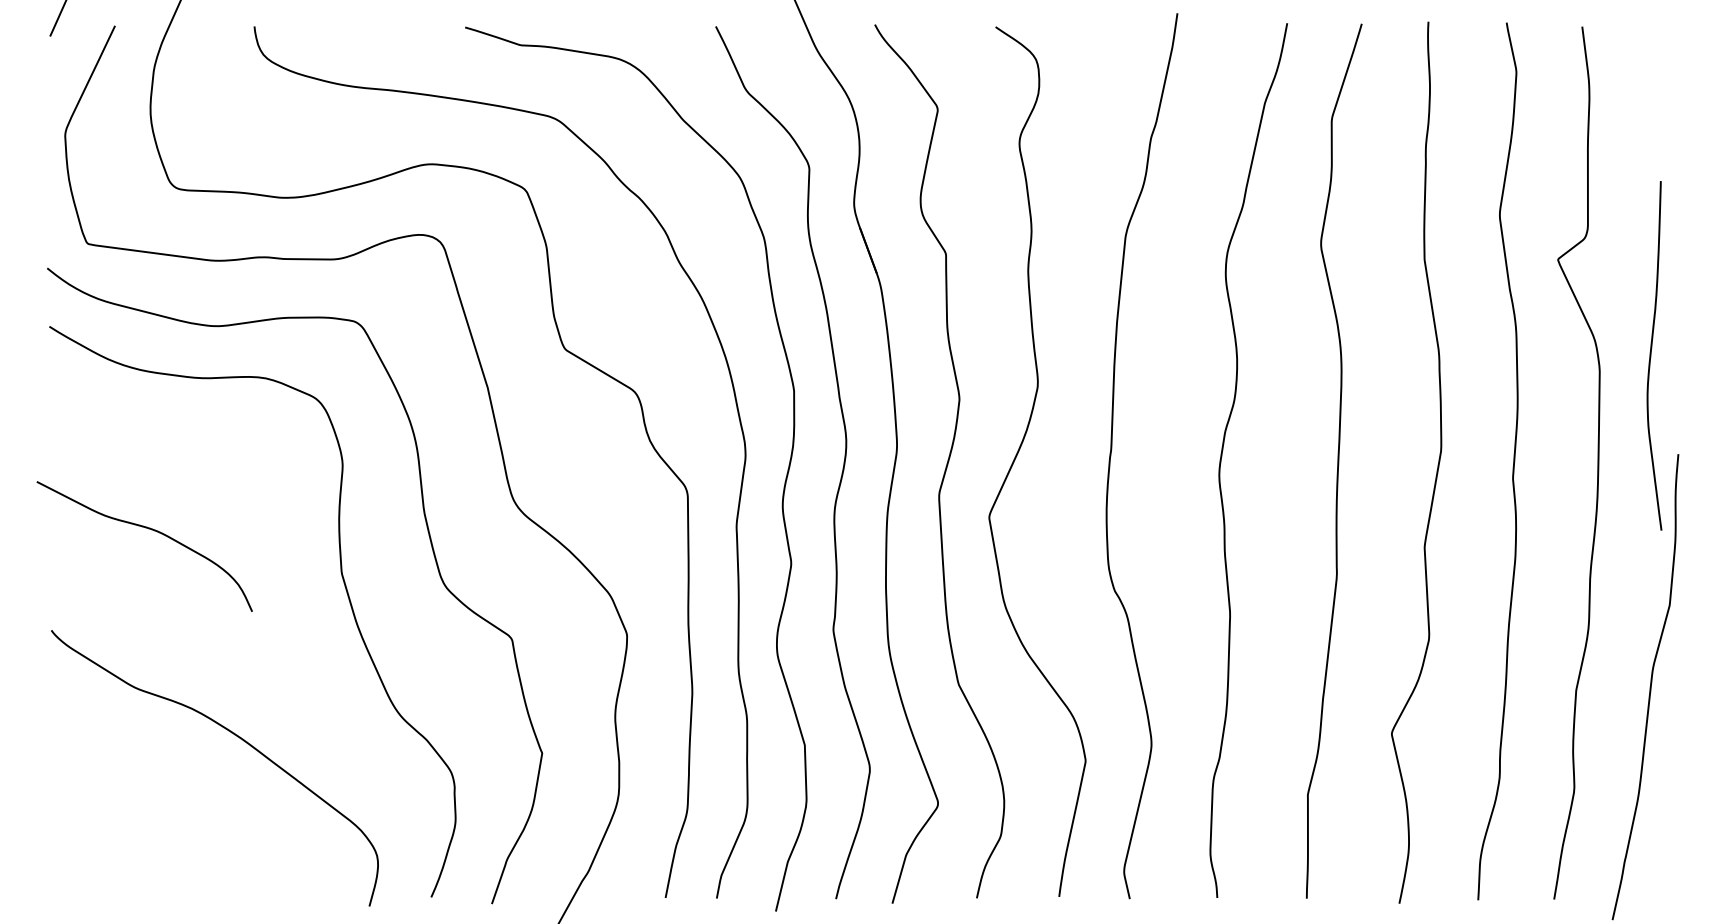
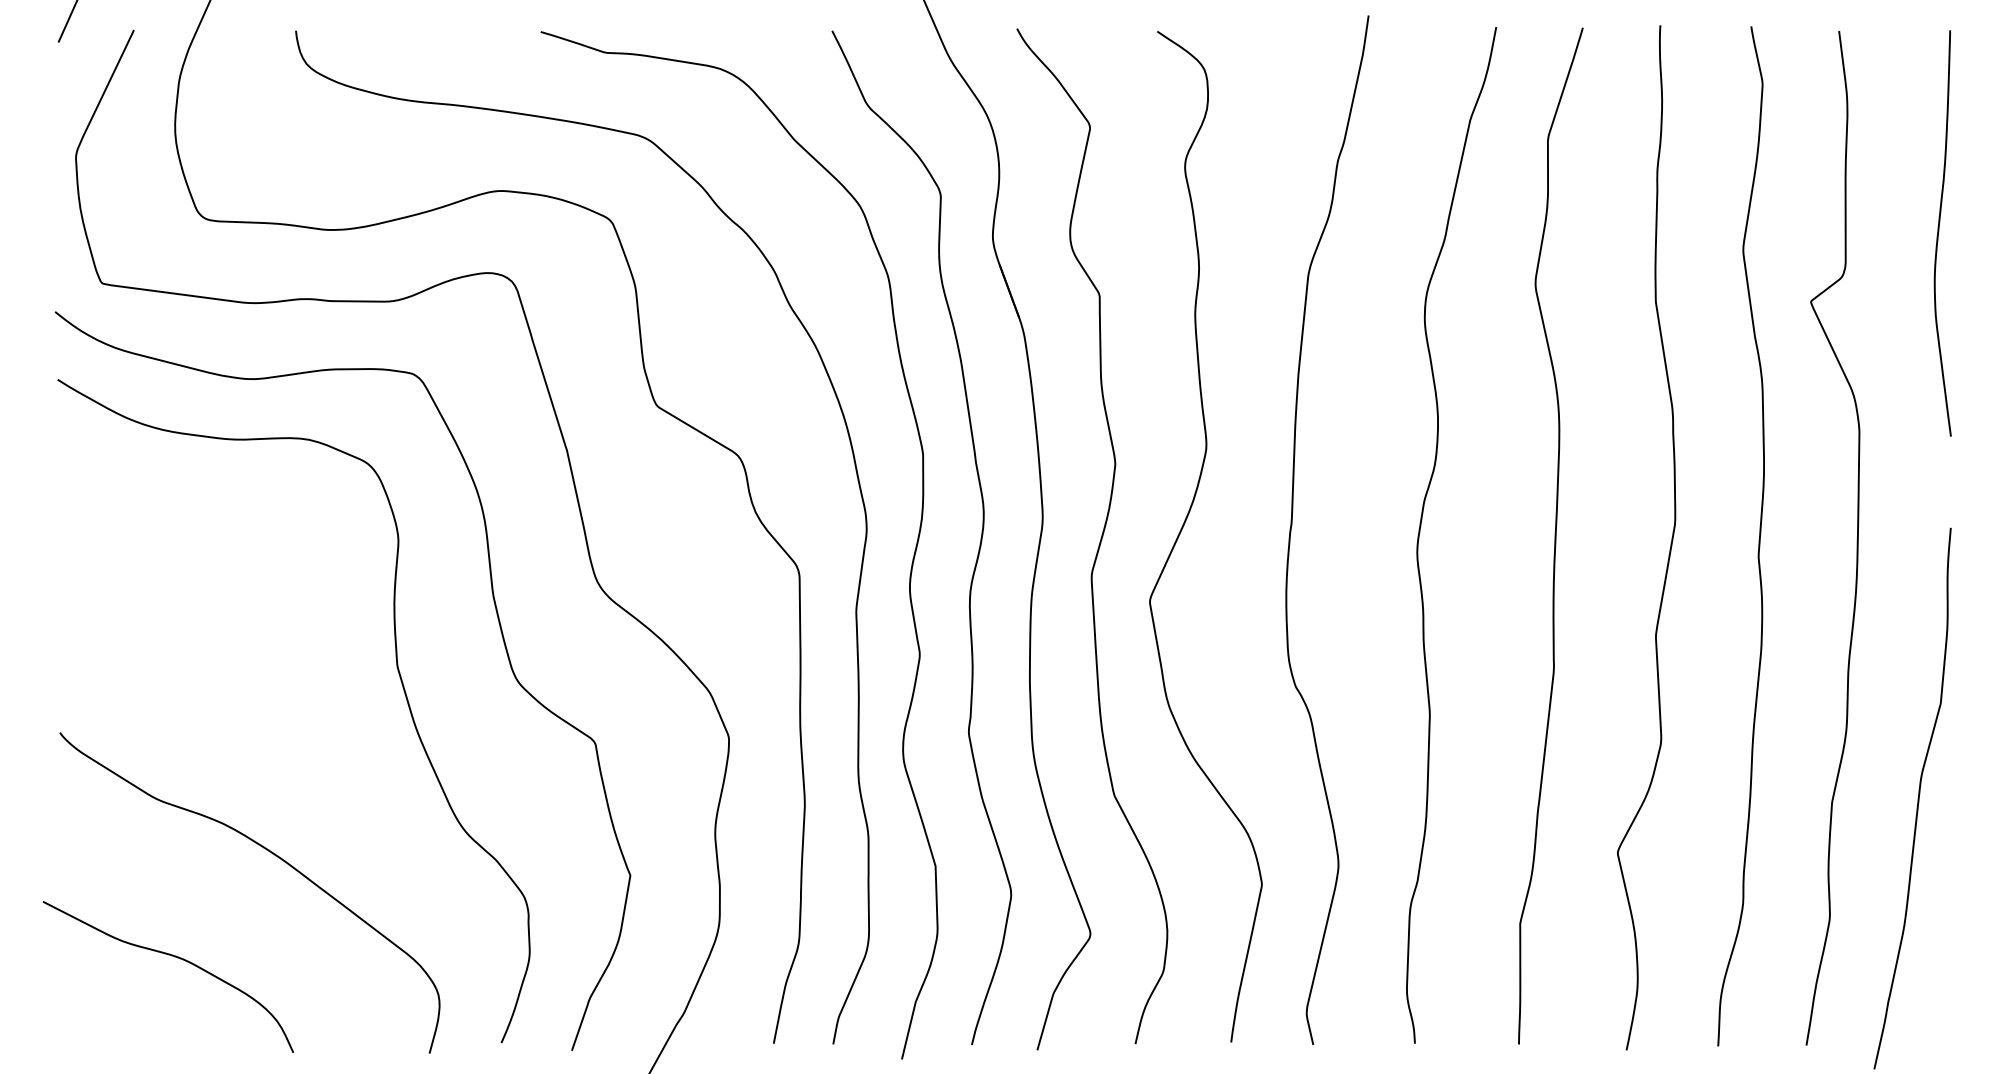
curve: (1651, 355) -> (1939, 233), moved
curve: (148, 529) -> (172, 957), moved

